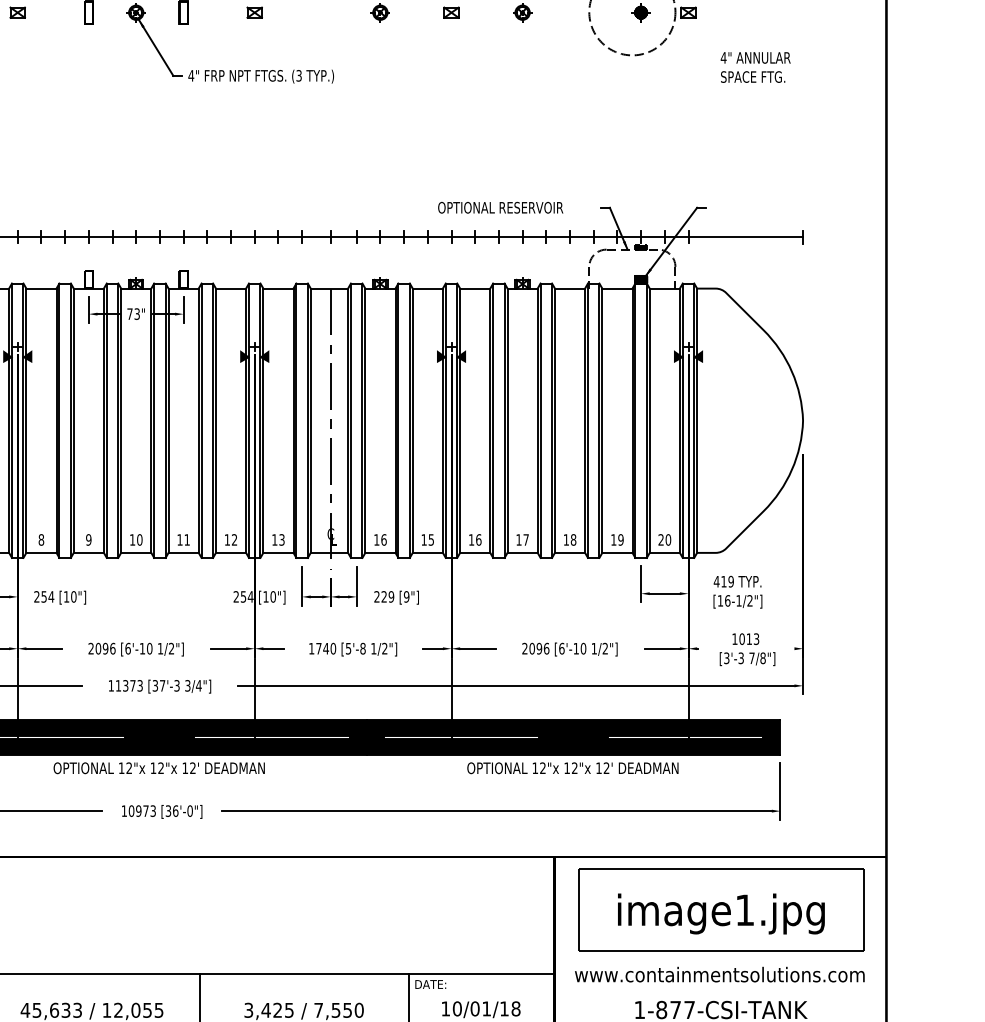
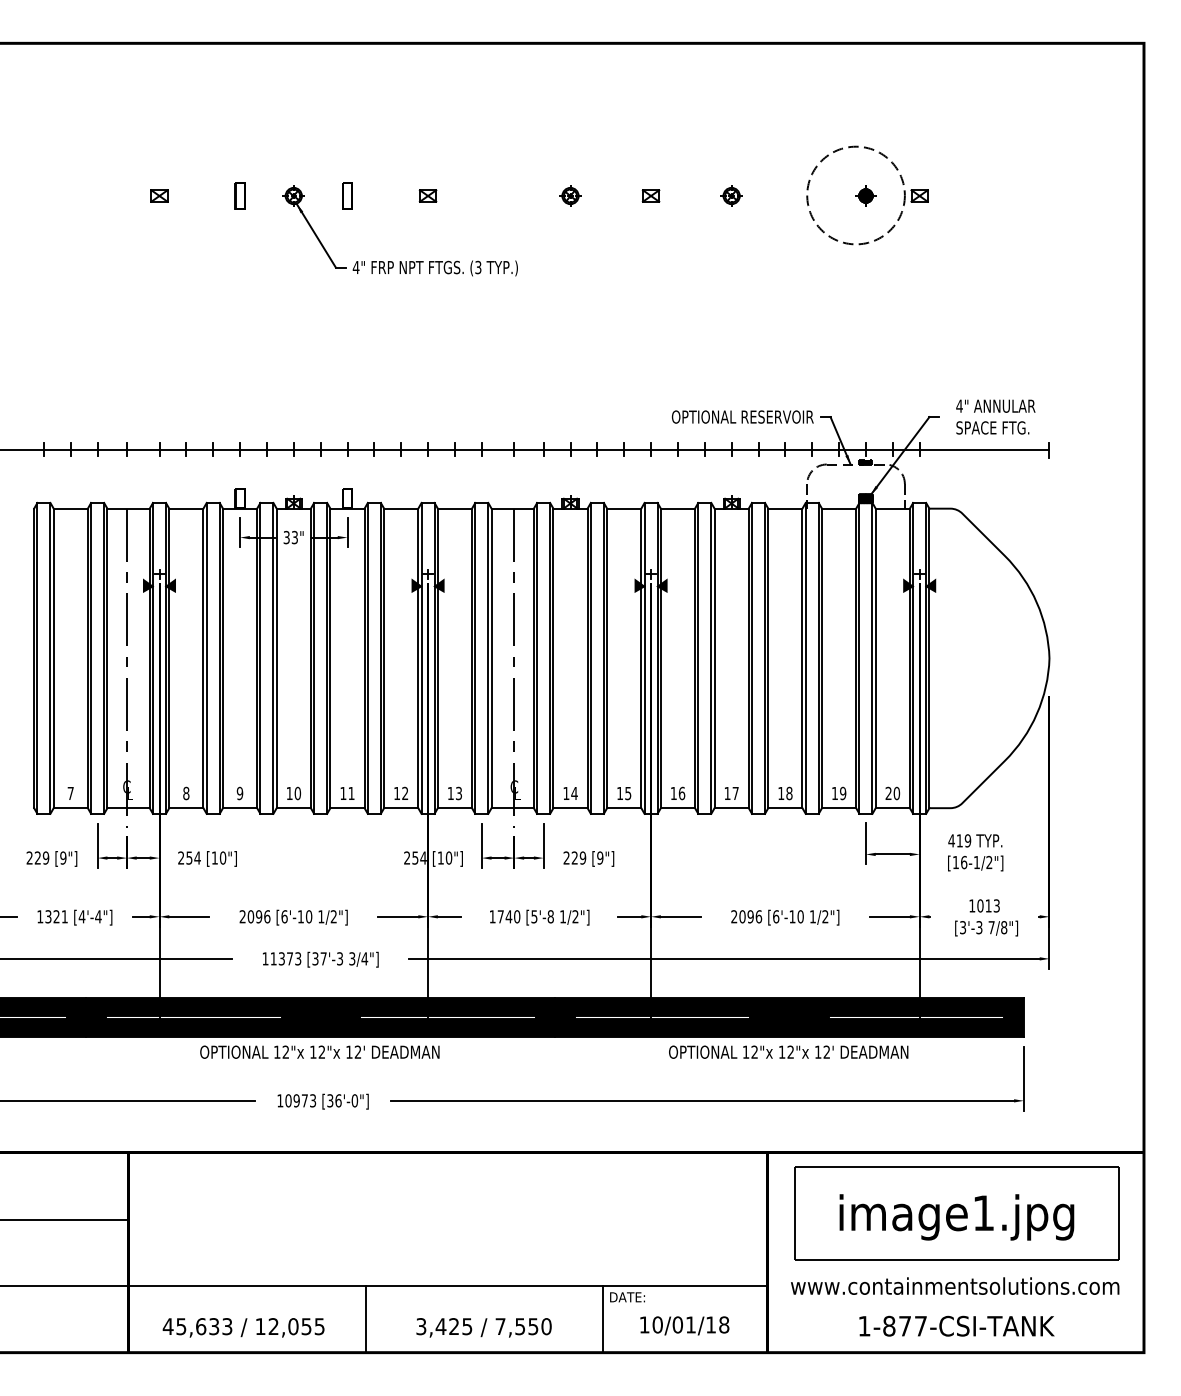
text: (755, 66) -> (995, 416), moved
text: (500, 207) -> (742, 416), moved
text: (129, 314) -> (286, 537), 73" -> 33"
text: (383, 539) -> (574, 793), 16 -> 14

